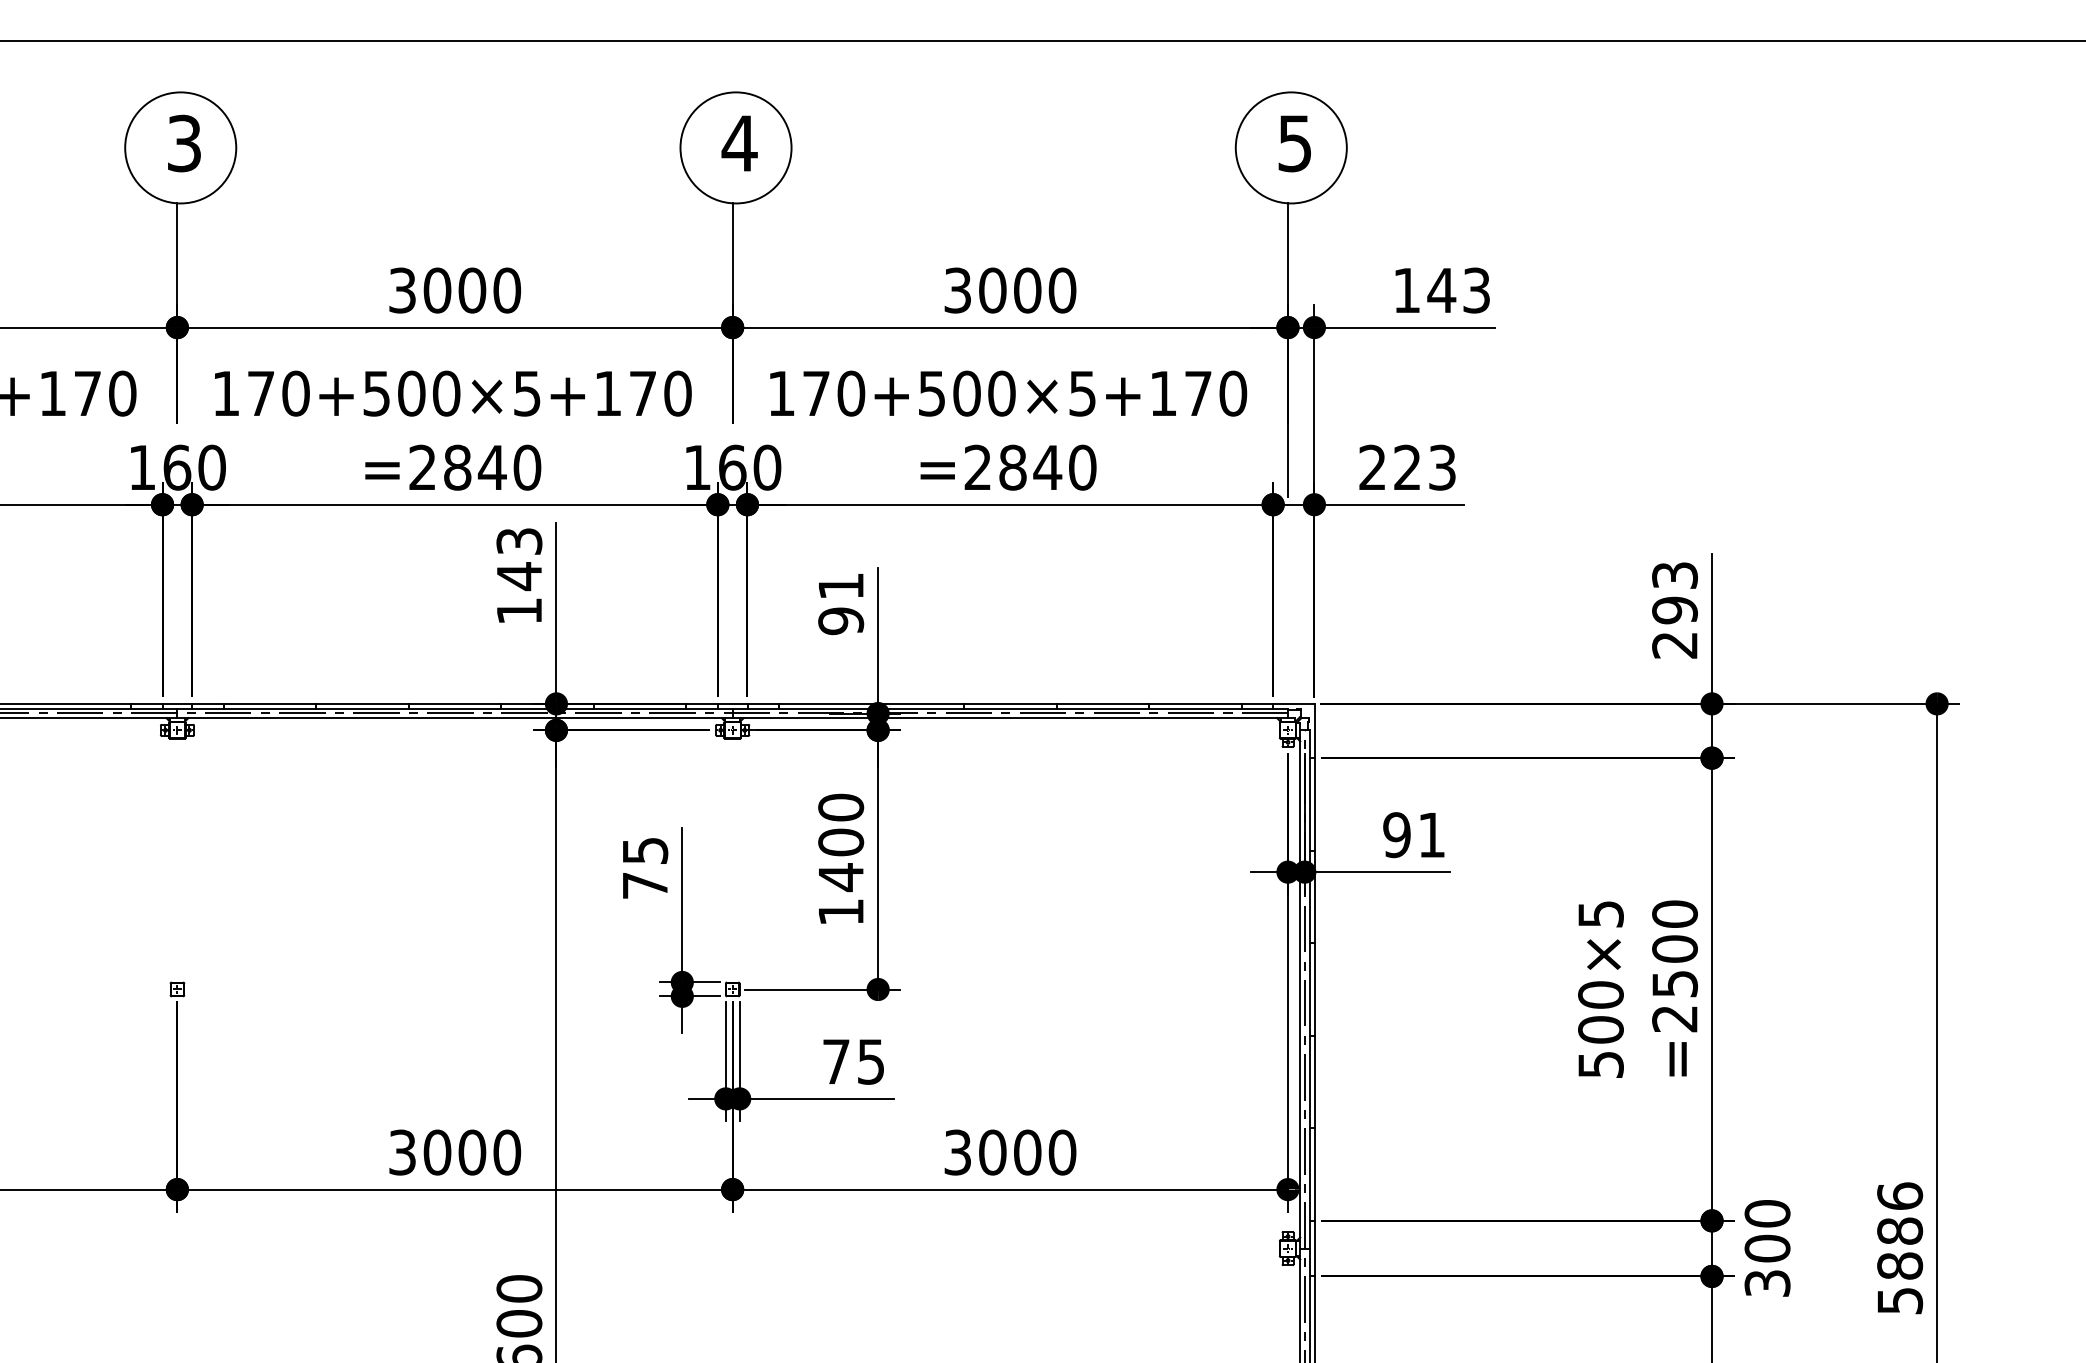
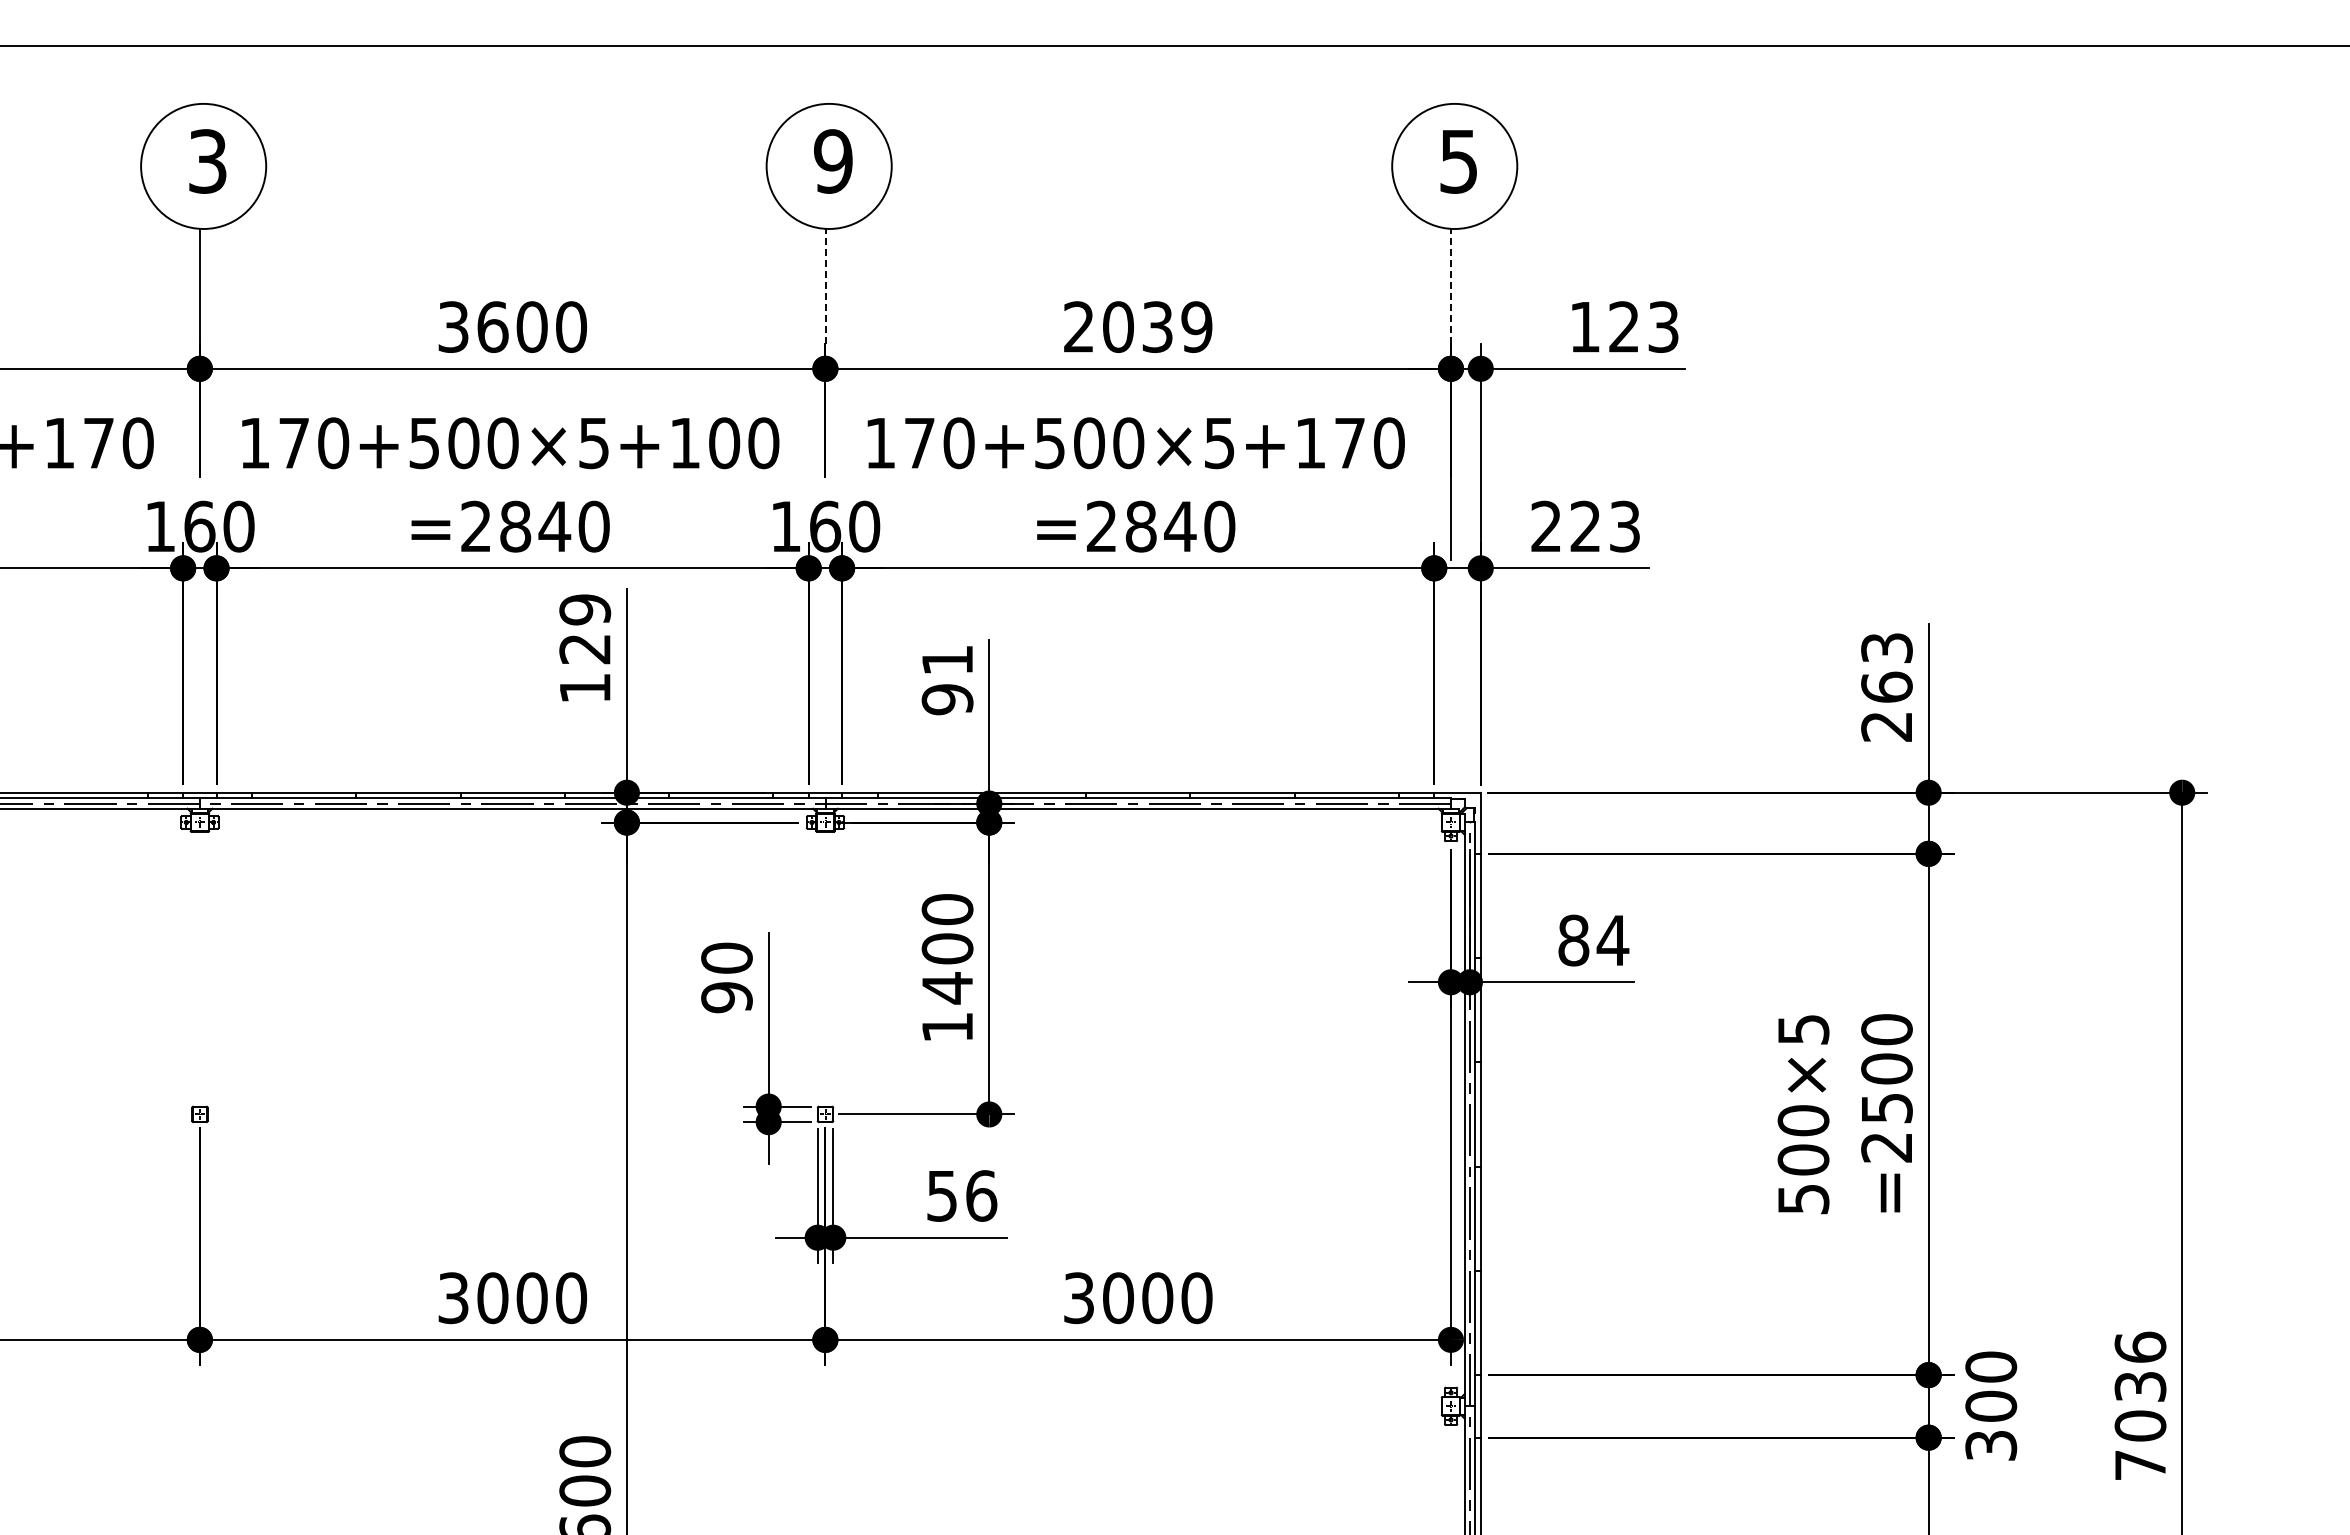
text: (738, 143) -> (832, 161), 4 -> 9
line: (732, 253) -> (825, 285), solid -> dashed
line: (1288, 253) -> (1451, 285), solid -> dashed
text: (437, 290) -> (492, 326), 3000 -> 3600
text: (1010, 290) -> (1138, 326), 3000 -> 2039
text: (1441, 290) -> (1623, 326), 143 -> 123
text: (643, 393) -> (724, 443), 170+500×5+170 -> 170+500×5+100
text: (518, 558) -> (584, 629), 143 -> 129
text: (1674, 610) -> (1886, 687), 293 -> 263
text: (1414, 835) -> (1593, 940), 91 -> 84
text: (644, 867) -> (726, 977), 75 -> 90
text: (854, 1061) -> (962, 1195), 75 -> 56
text: (1900, 1265) -> (2140, 1425), 5886 -> 7036

